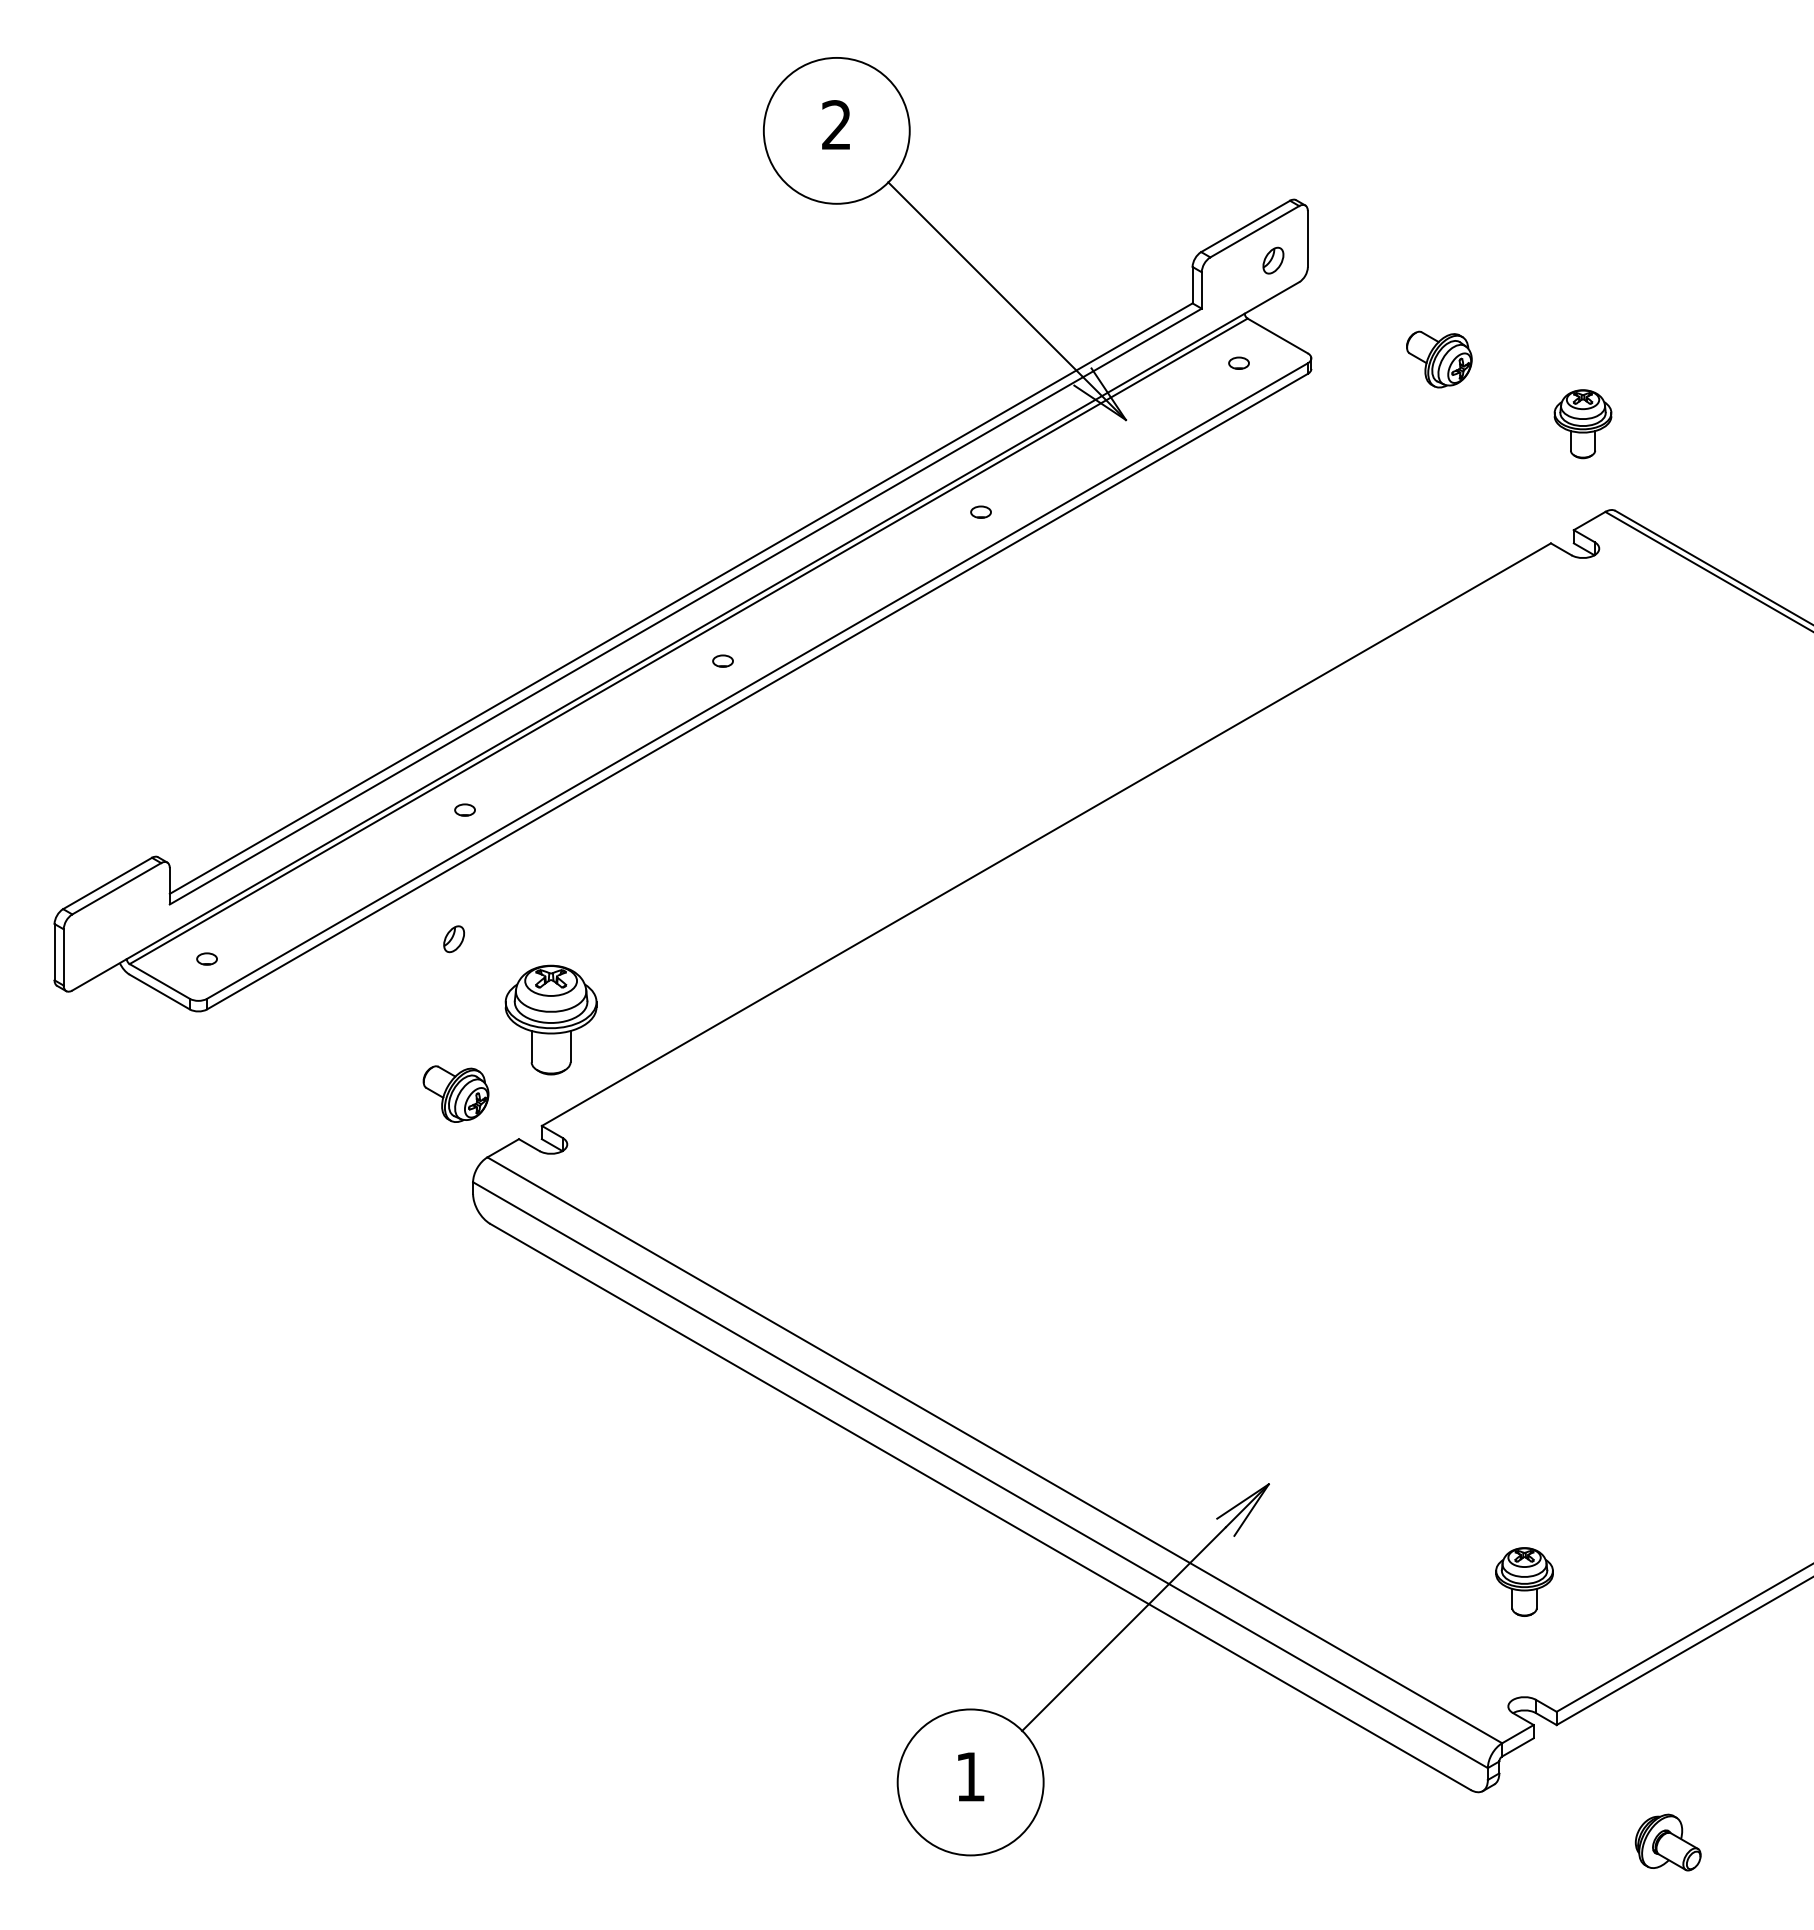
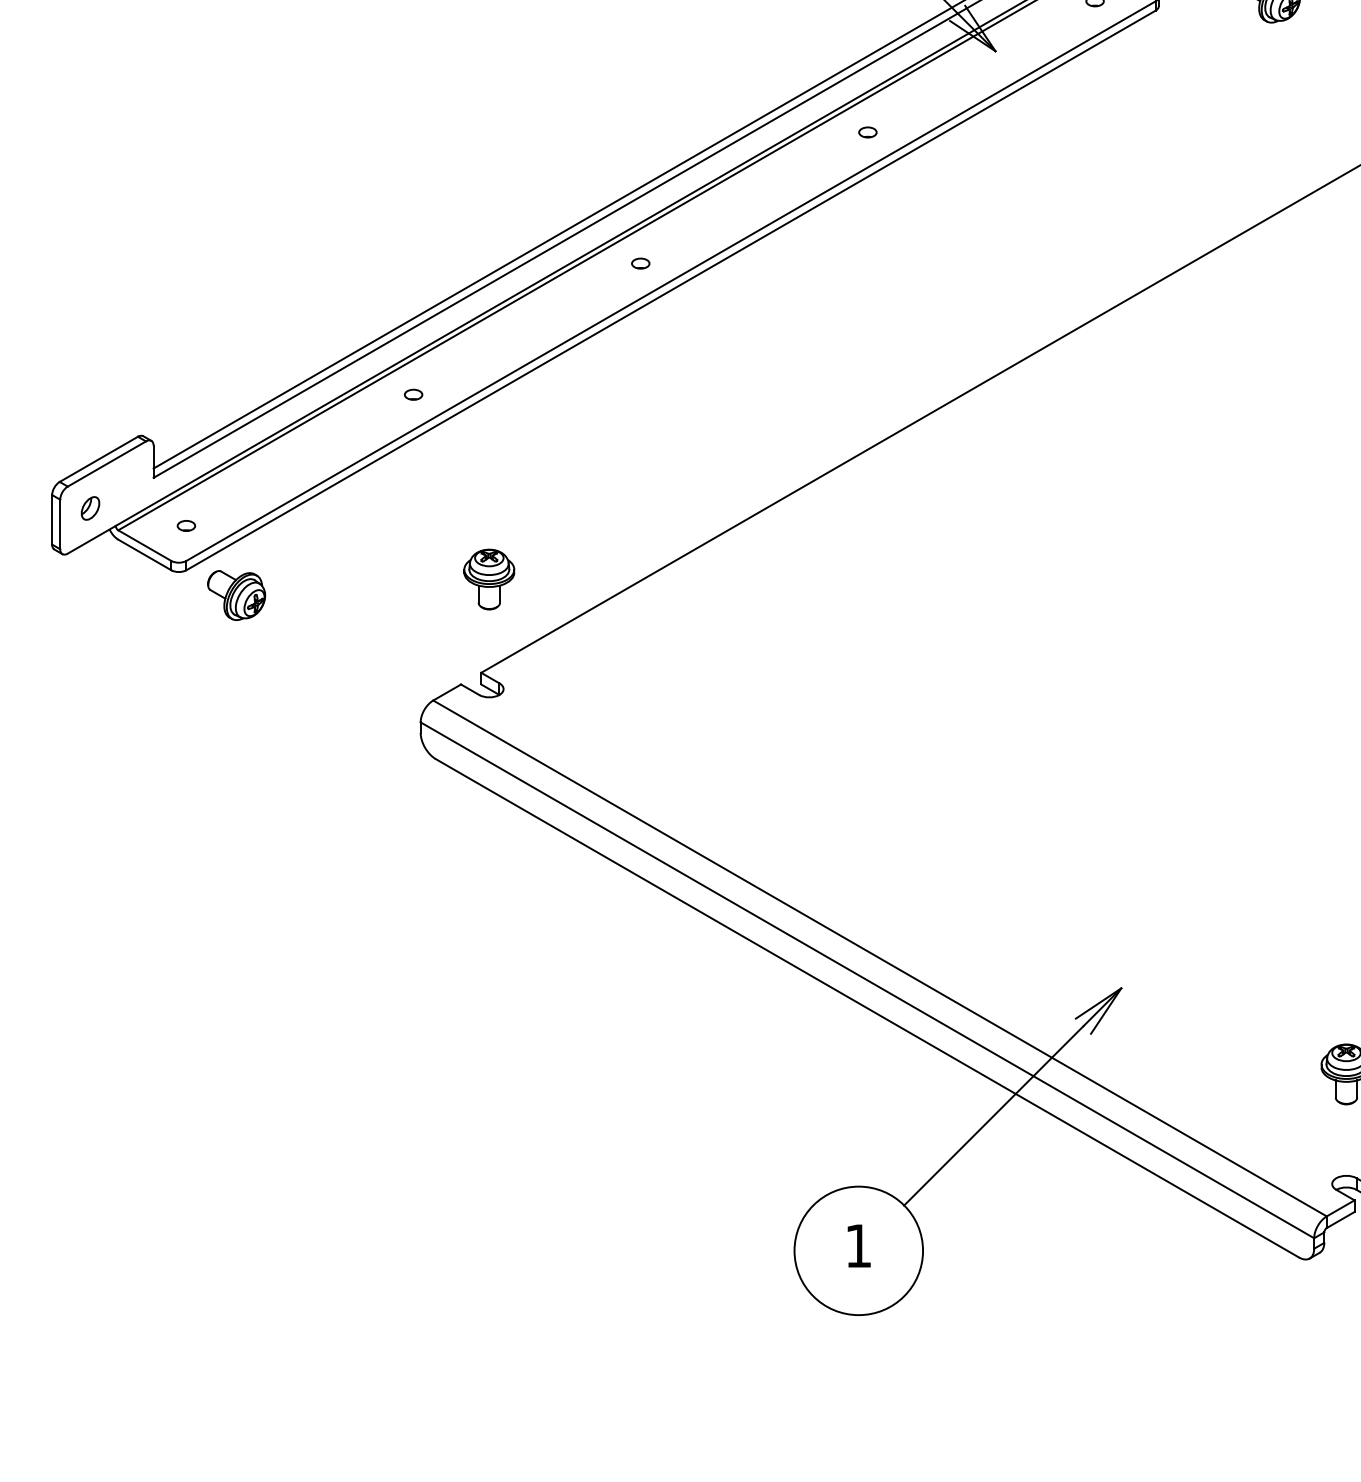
part: (453, 939) -> (89, 508), moved
part: (550, 1019) -> (488, 579), size x0.62
part: (455, 1093) -> (236, 594), moved

